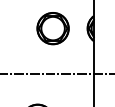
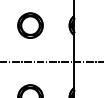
part: (53, 28) -> (30, 25), moved

